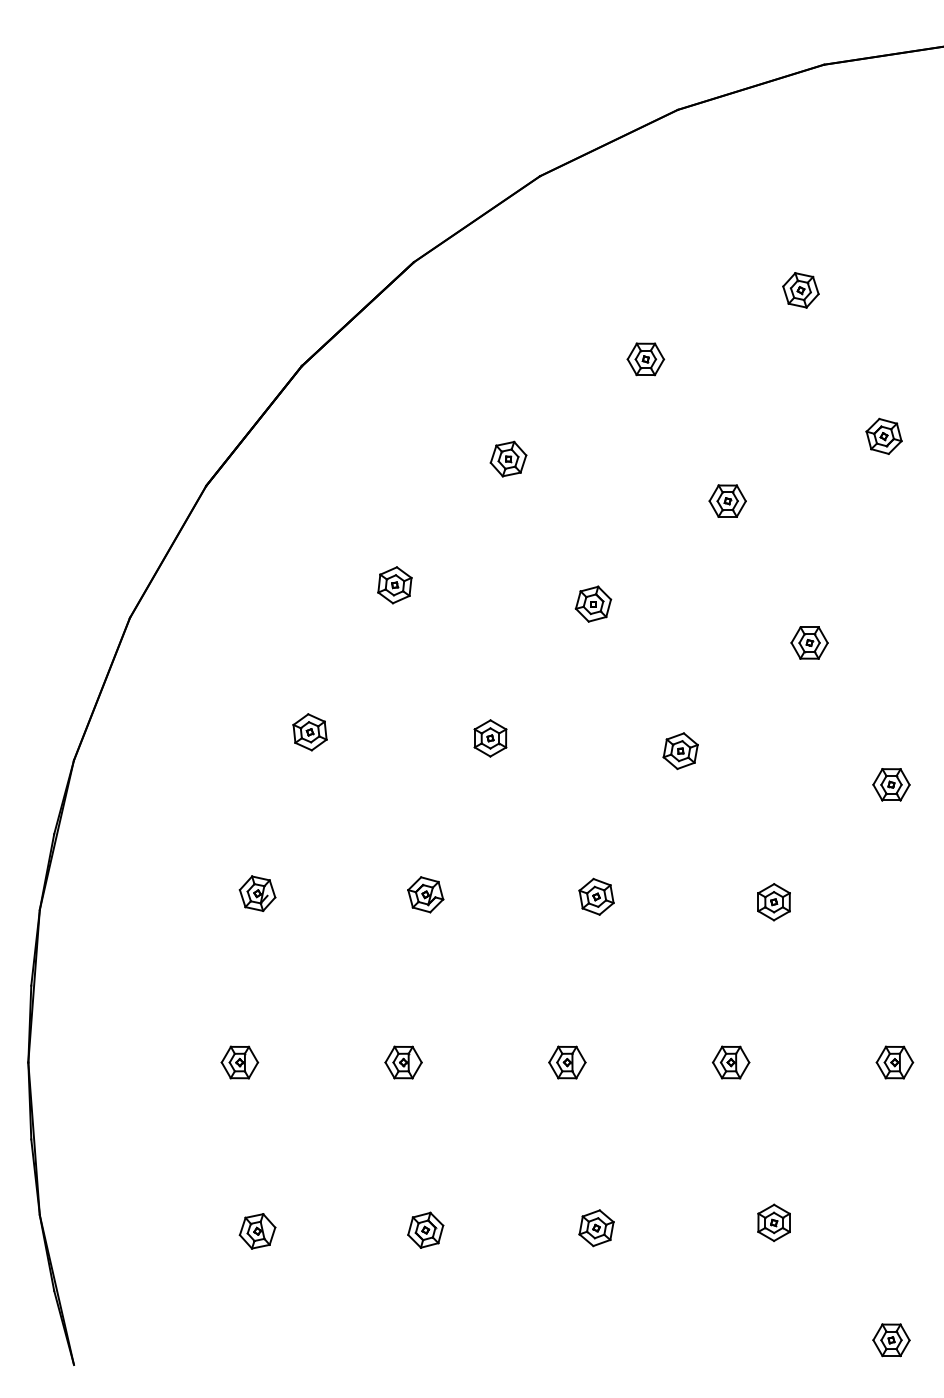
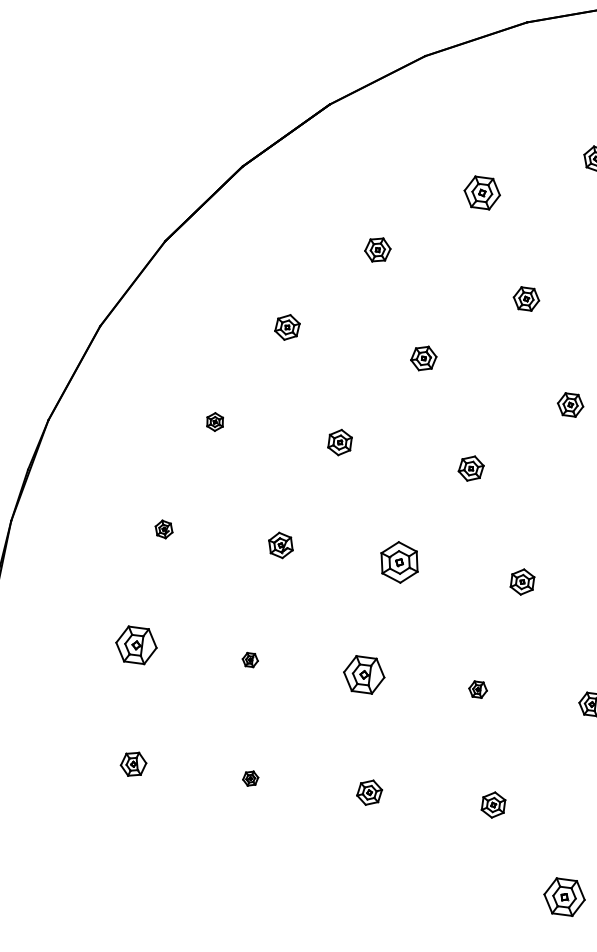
part: (645, 359) -> (482, 193), size x1.4
part: (309, 732) -> (214, 422), size x0.7
part: (257, 893) -> (164, 529), size x0.7
part: (596, 896) -> (399, 562), size x1.6
part: (239, 1062) -> (136, 645), size x1.6
part: (403, 1062) -> (250, 660), size x0.6
part: (567, 1062) -> (364, 674), size x1.6
part: (730, 1062) -> (477, 689), size x0.7
part: (425, 1229) -> (250, 778), size x0.6
part: (891, 1340) -> (564, 897), size x1.6

